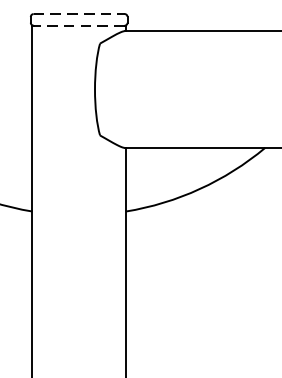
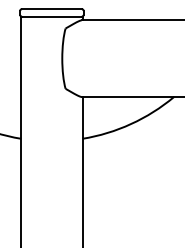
line: (78, 14) -> (51, 9), dashed -> solid
line: (78, 25) -> (51, 16), dashed -> solid

